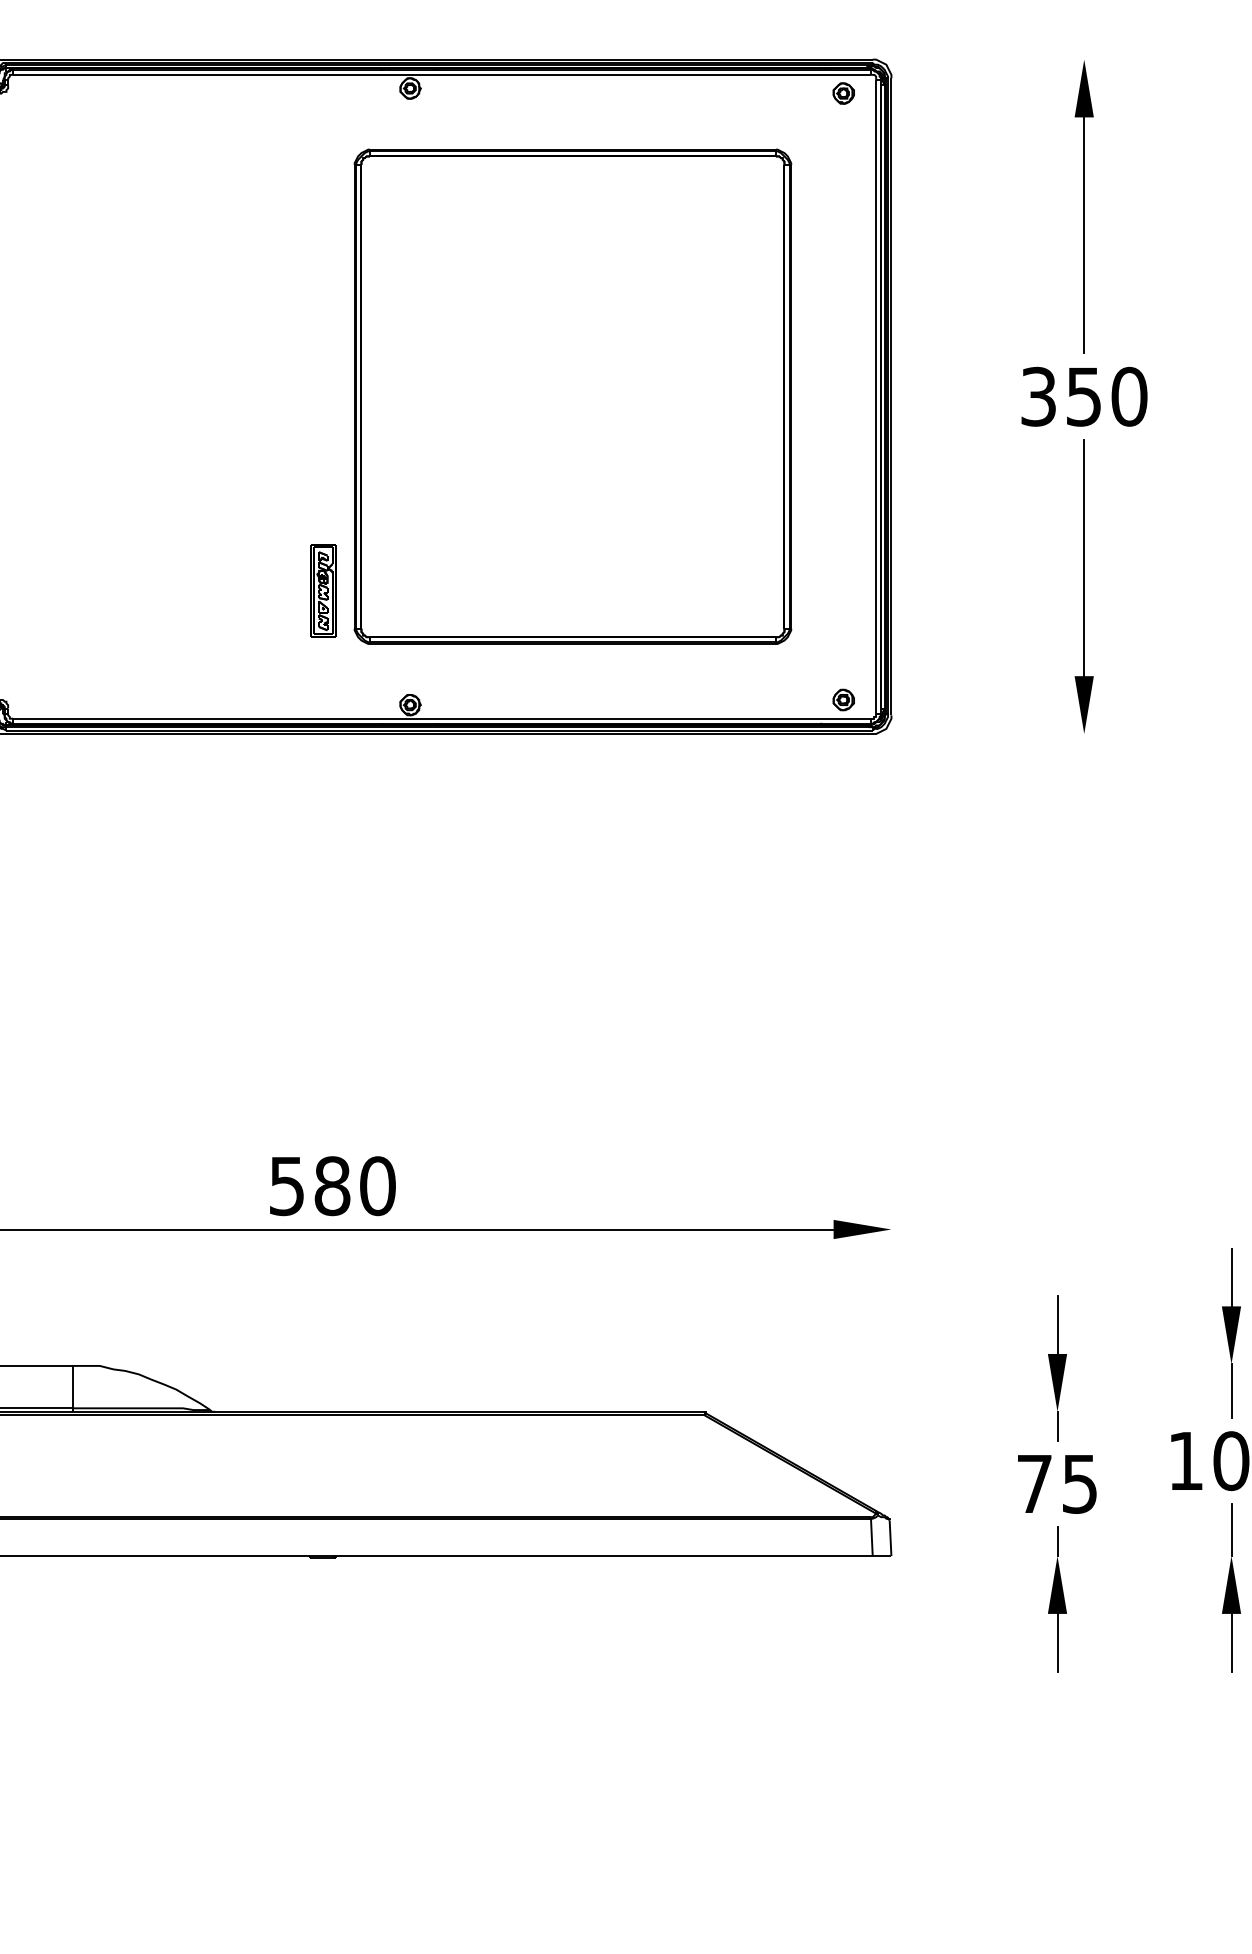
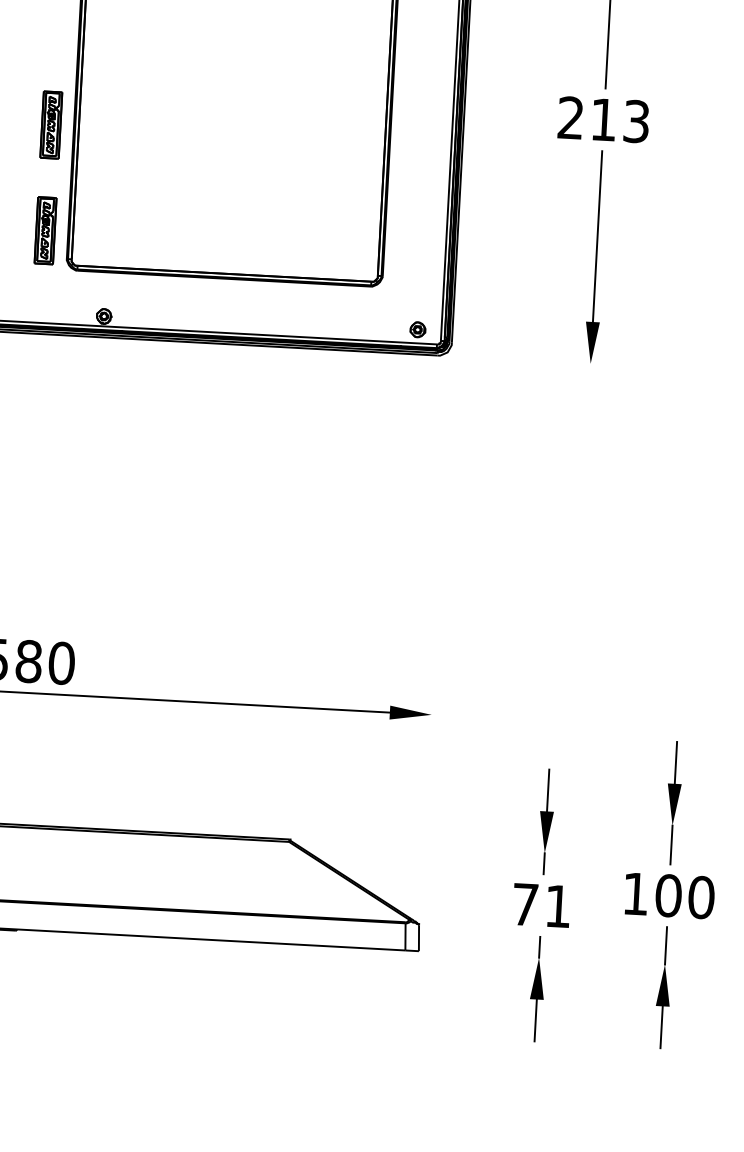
text: (1084, 396) -> (604, 119), 350 -> 213
part: (323, 444) -> (51, 124), added
text: (1079, 1484) -> (557, 906), 75 -> 71

